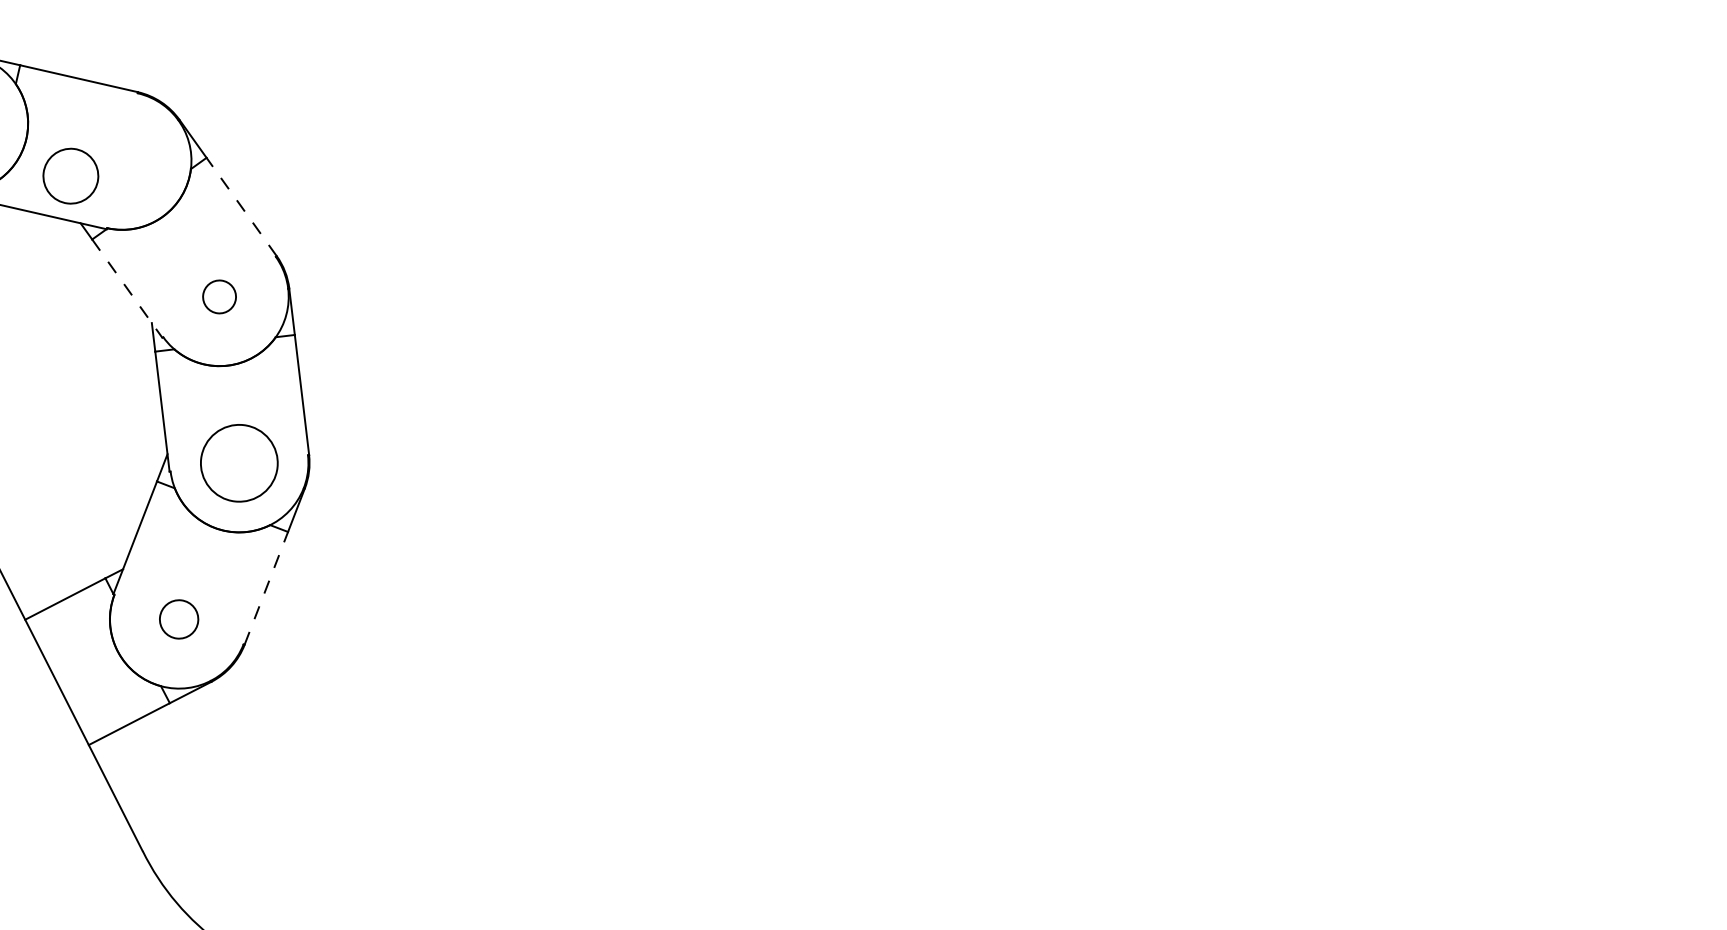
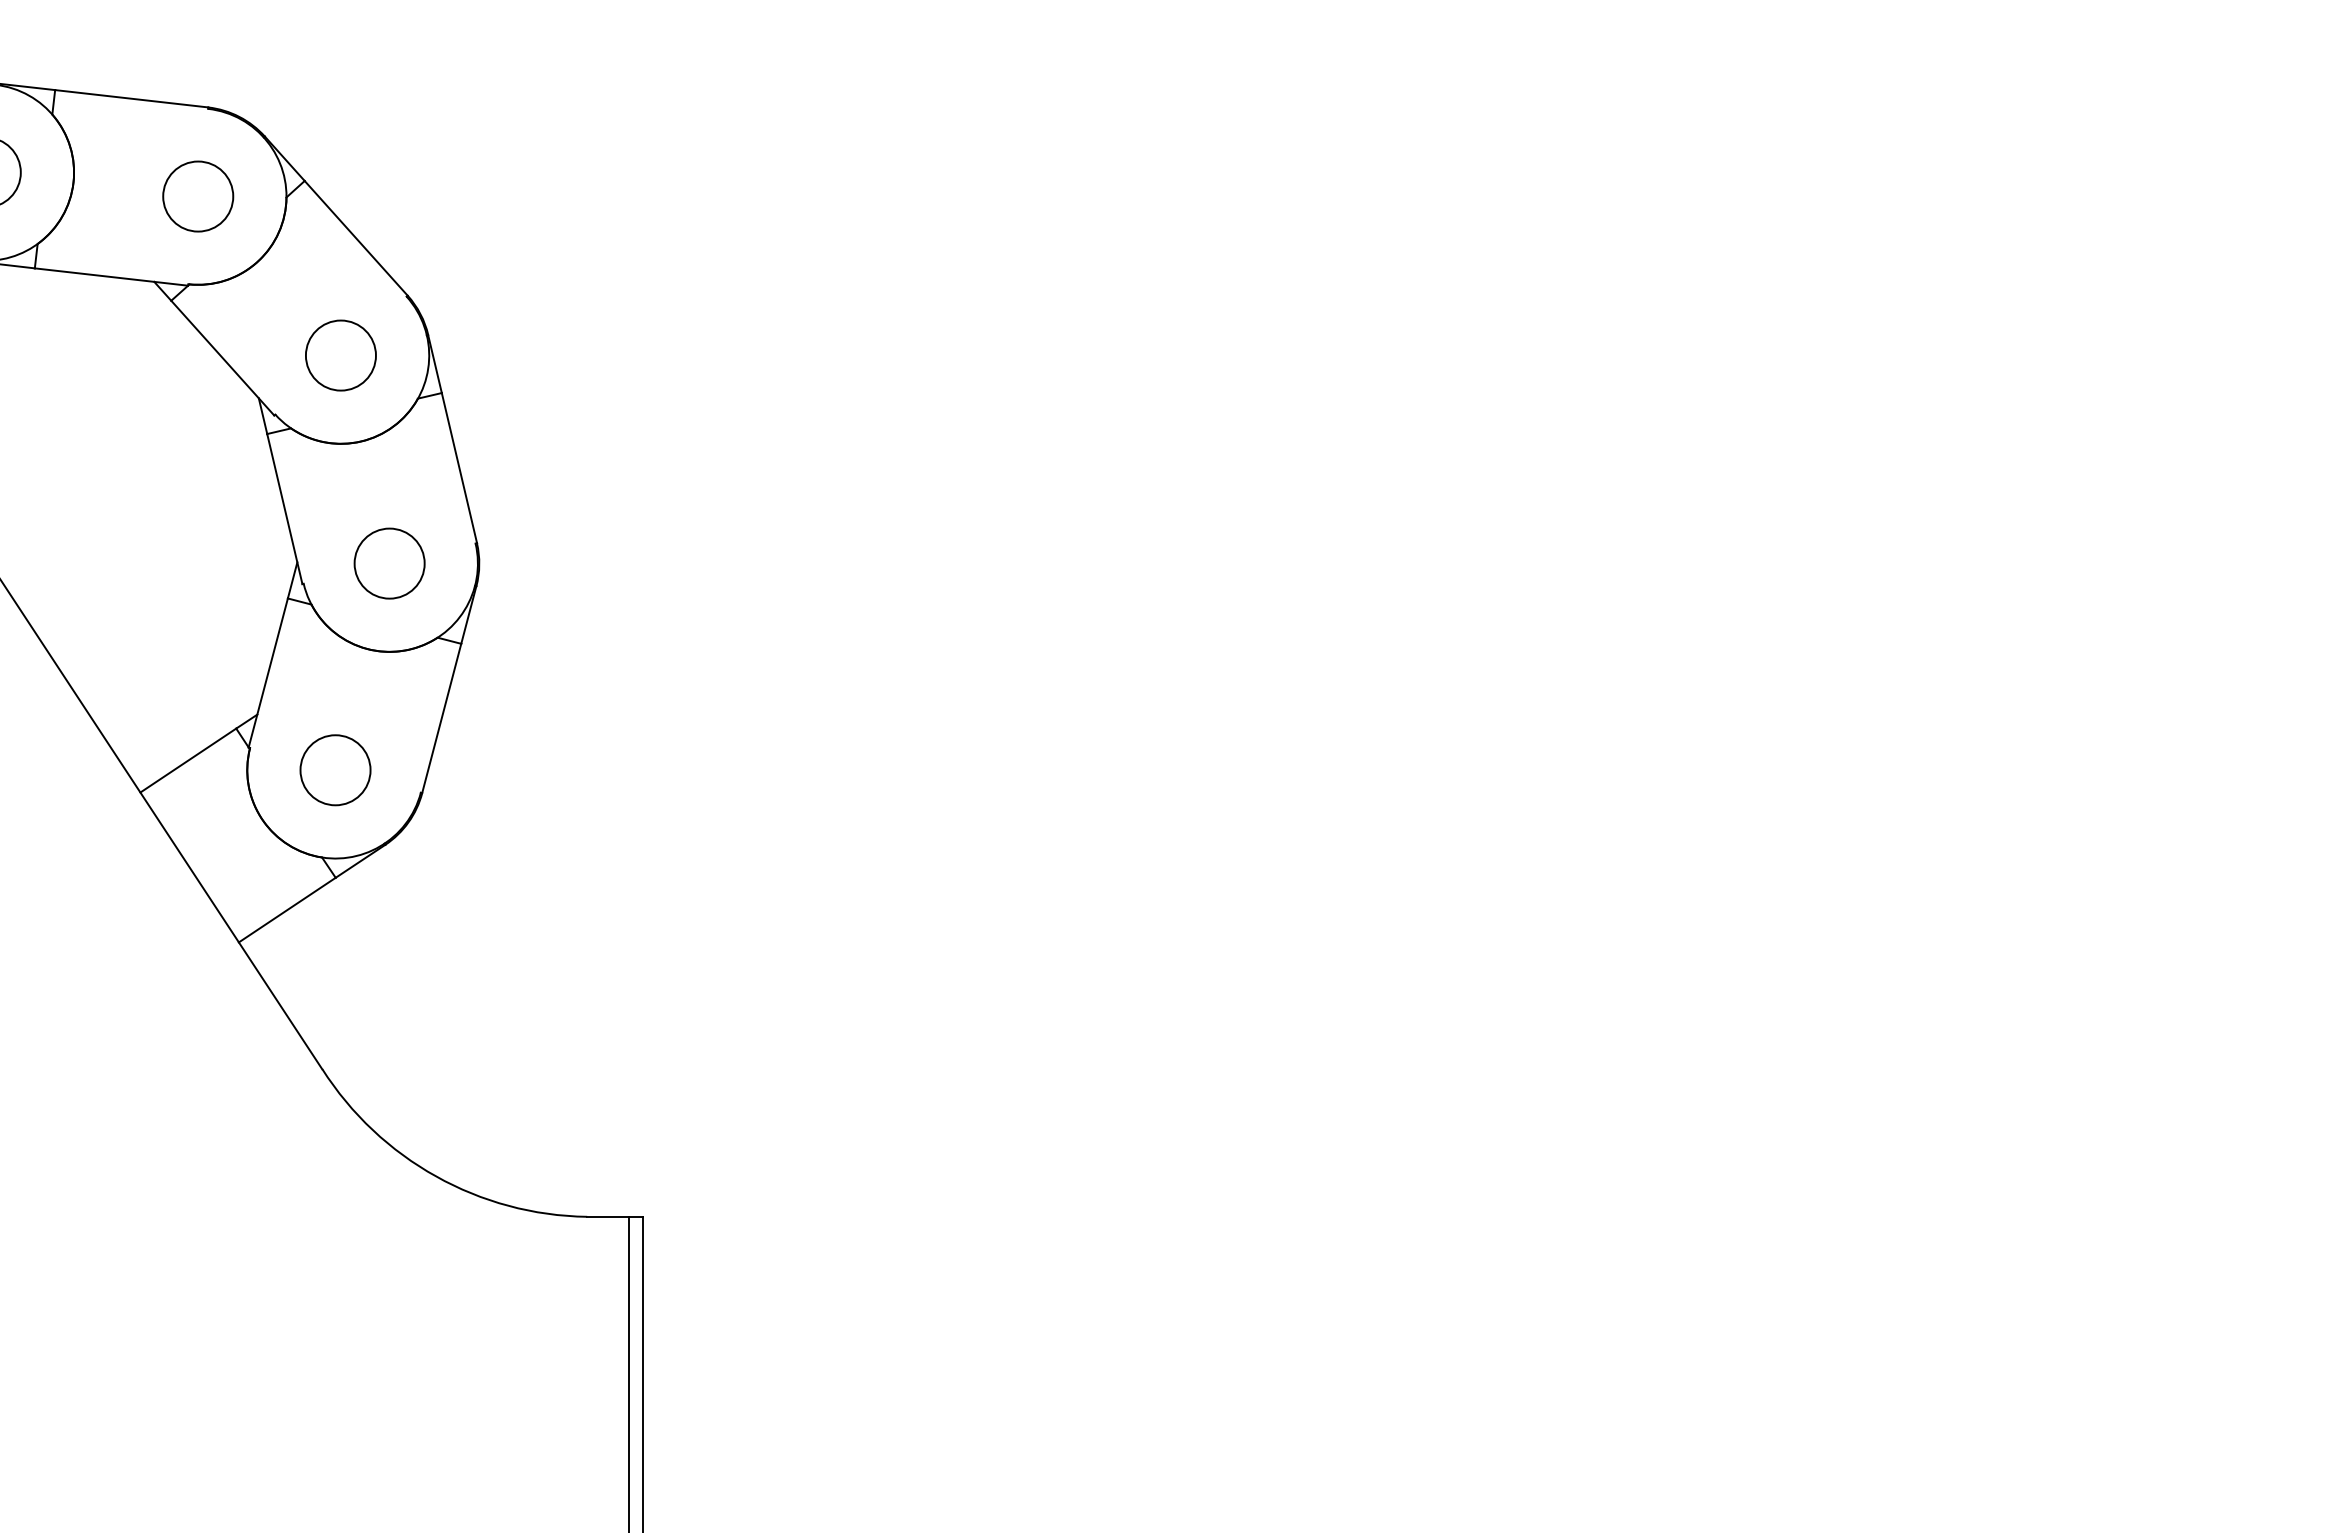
circle: (71, 176) -> (198, 196), moved
line: (241, 206) -> (355, 237), dashed -> solid
line: (127, 289) -> (223, 358), dashed -> solid
circle: (219, 296) -> (340, 355), size x1.67
circle: (239, 463) -> (389, 563), size x0.71
line: (266, 587) -> (441, 717), dashed -> solid
circle: (179, 619) -> (335, 770), size x1.43

